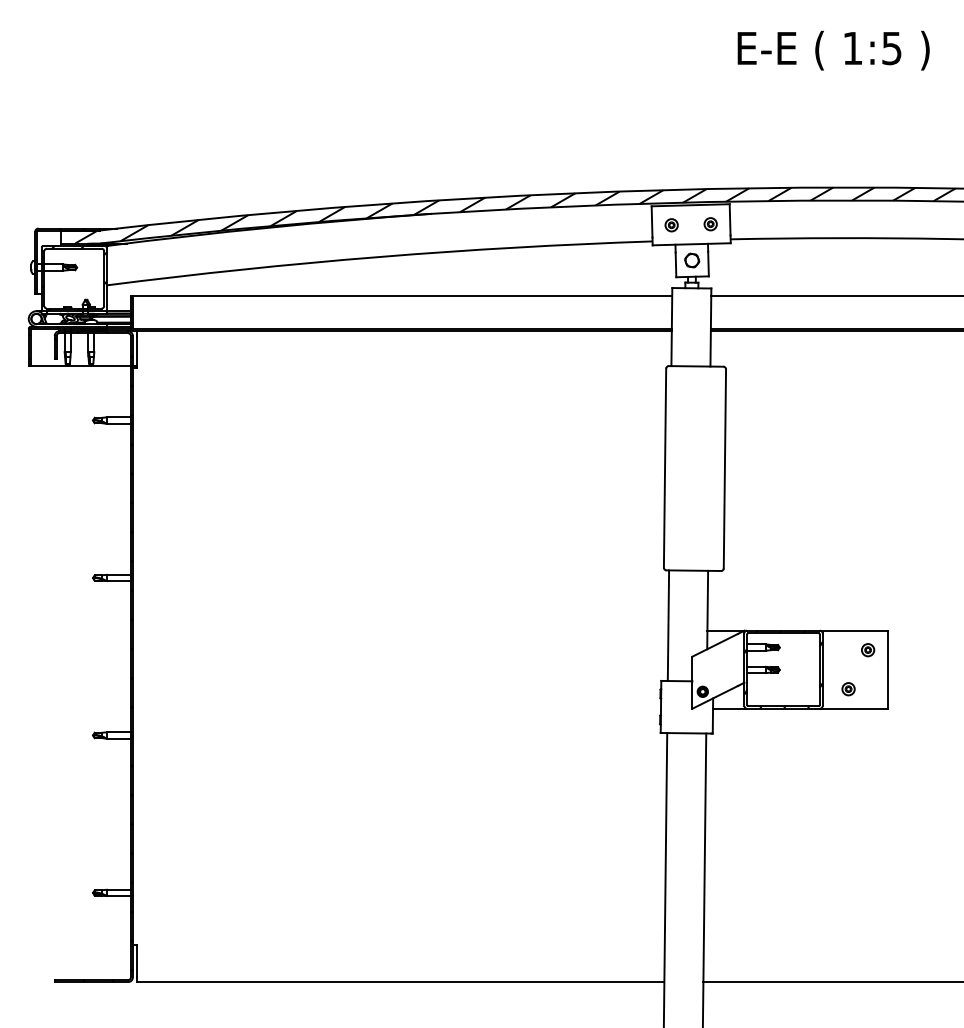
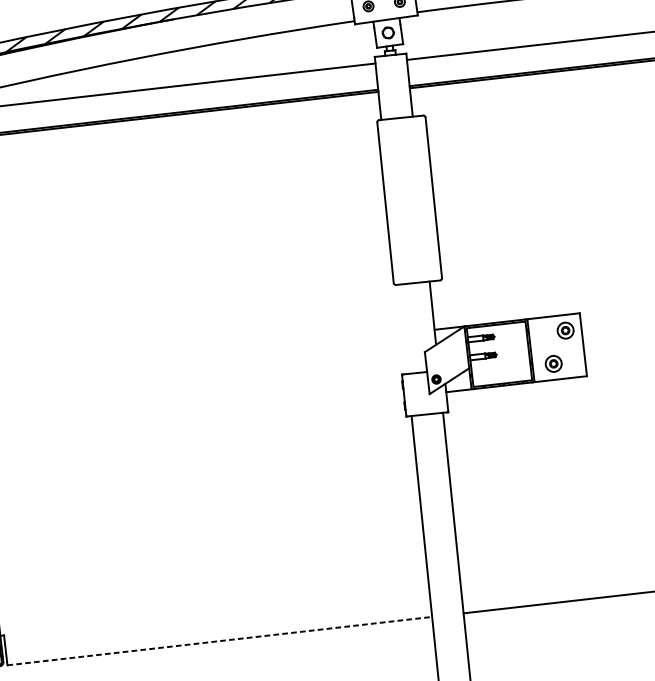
line: (668, 625) -> (402, 329), removed
part: (868, 650) -> (566, 331), size x1.6
part: (848, 689) -> (553, 364), size x1.6
line: (401, 982) -> (220, 641), solid -> dashed

